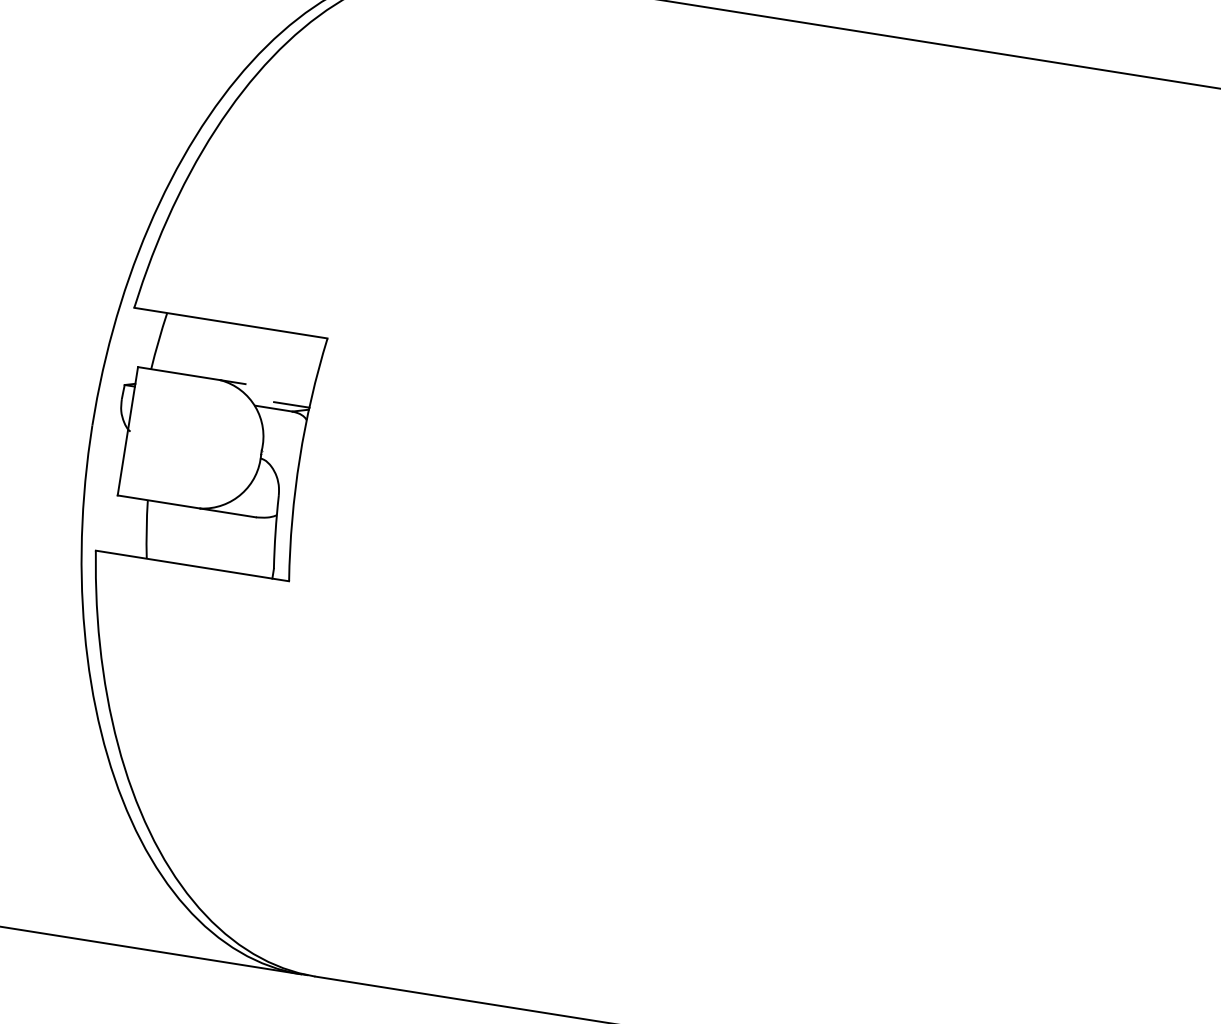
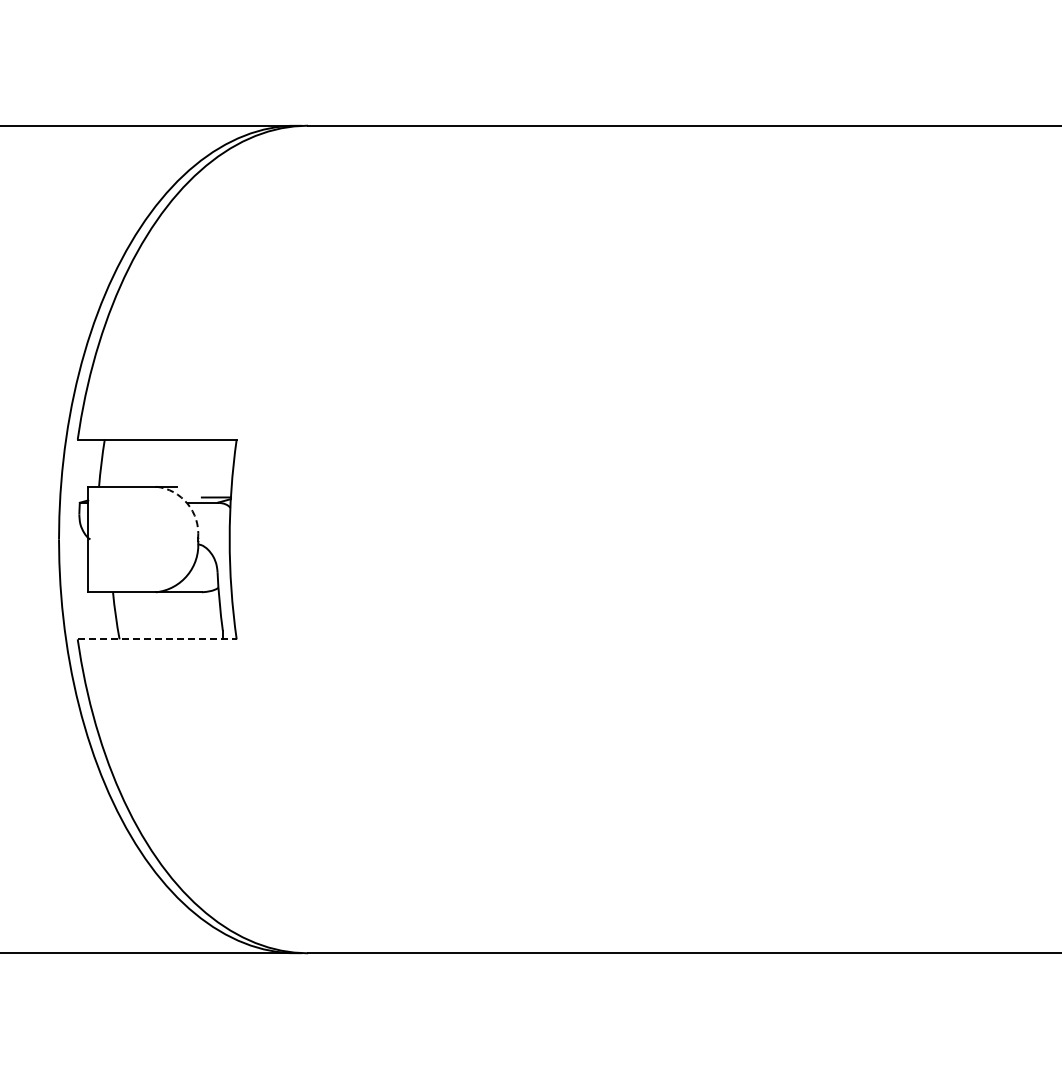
arc: (255, 406) -> (187, 503), solid -> dashed
line: (192, 566) -> (157, 639), solid -> dashed

